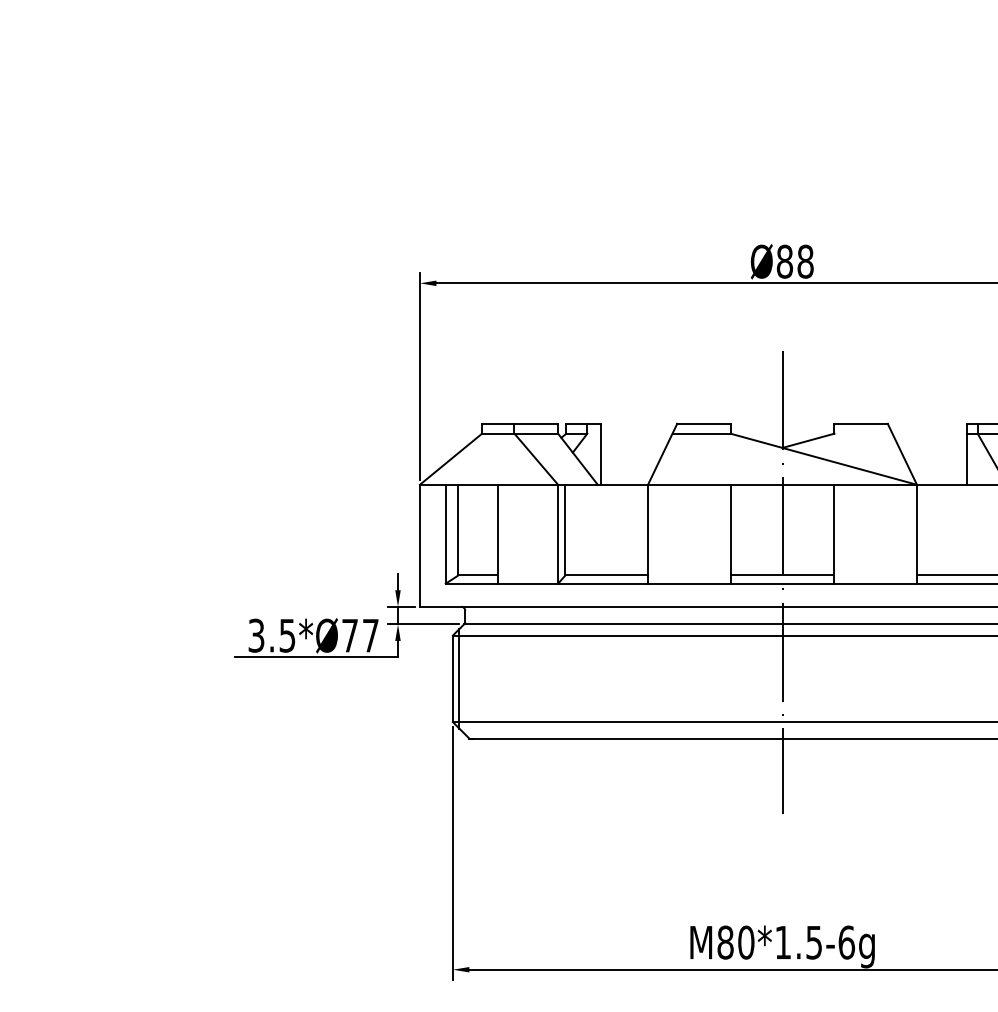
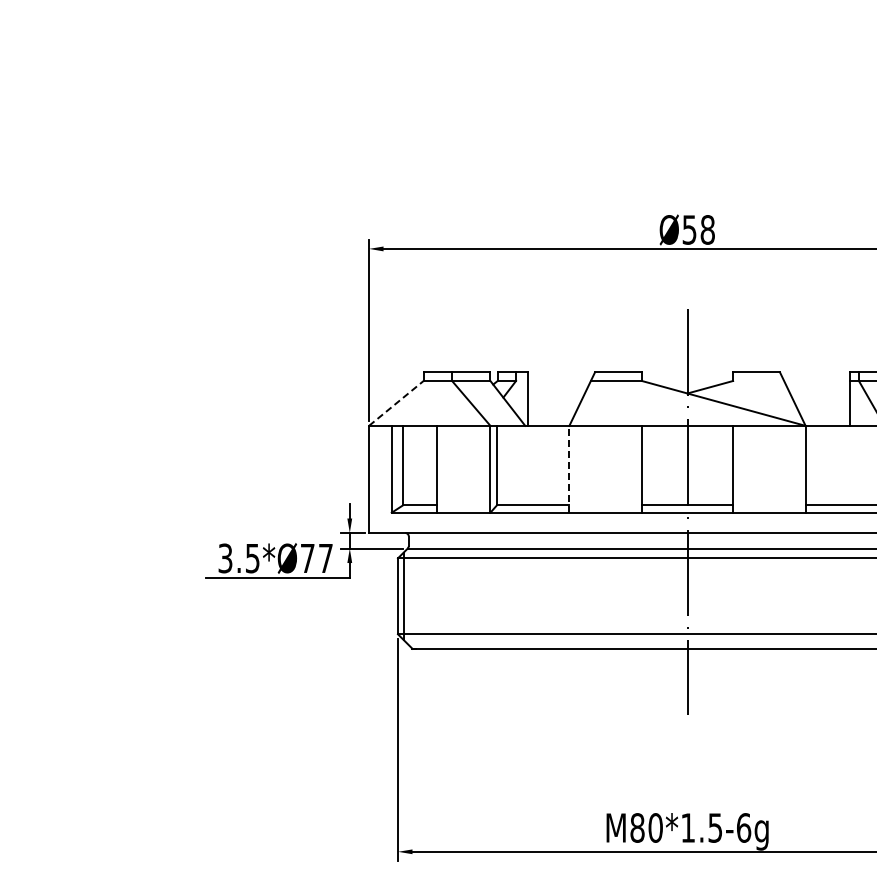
text: (784, 261) -> (689, 229), Ø88 -> Ø58
line: (451, 459) -> (396, 403), solid -> dashed
line: (648, 533) -> (569, 468), solid -> dashed

